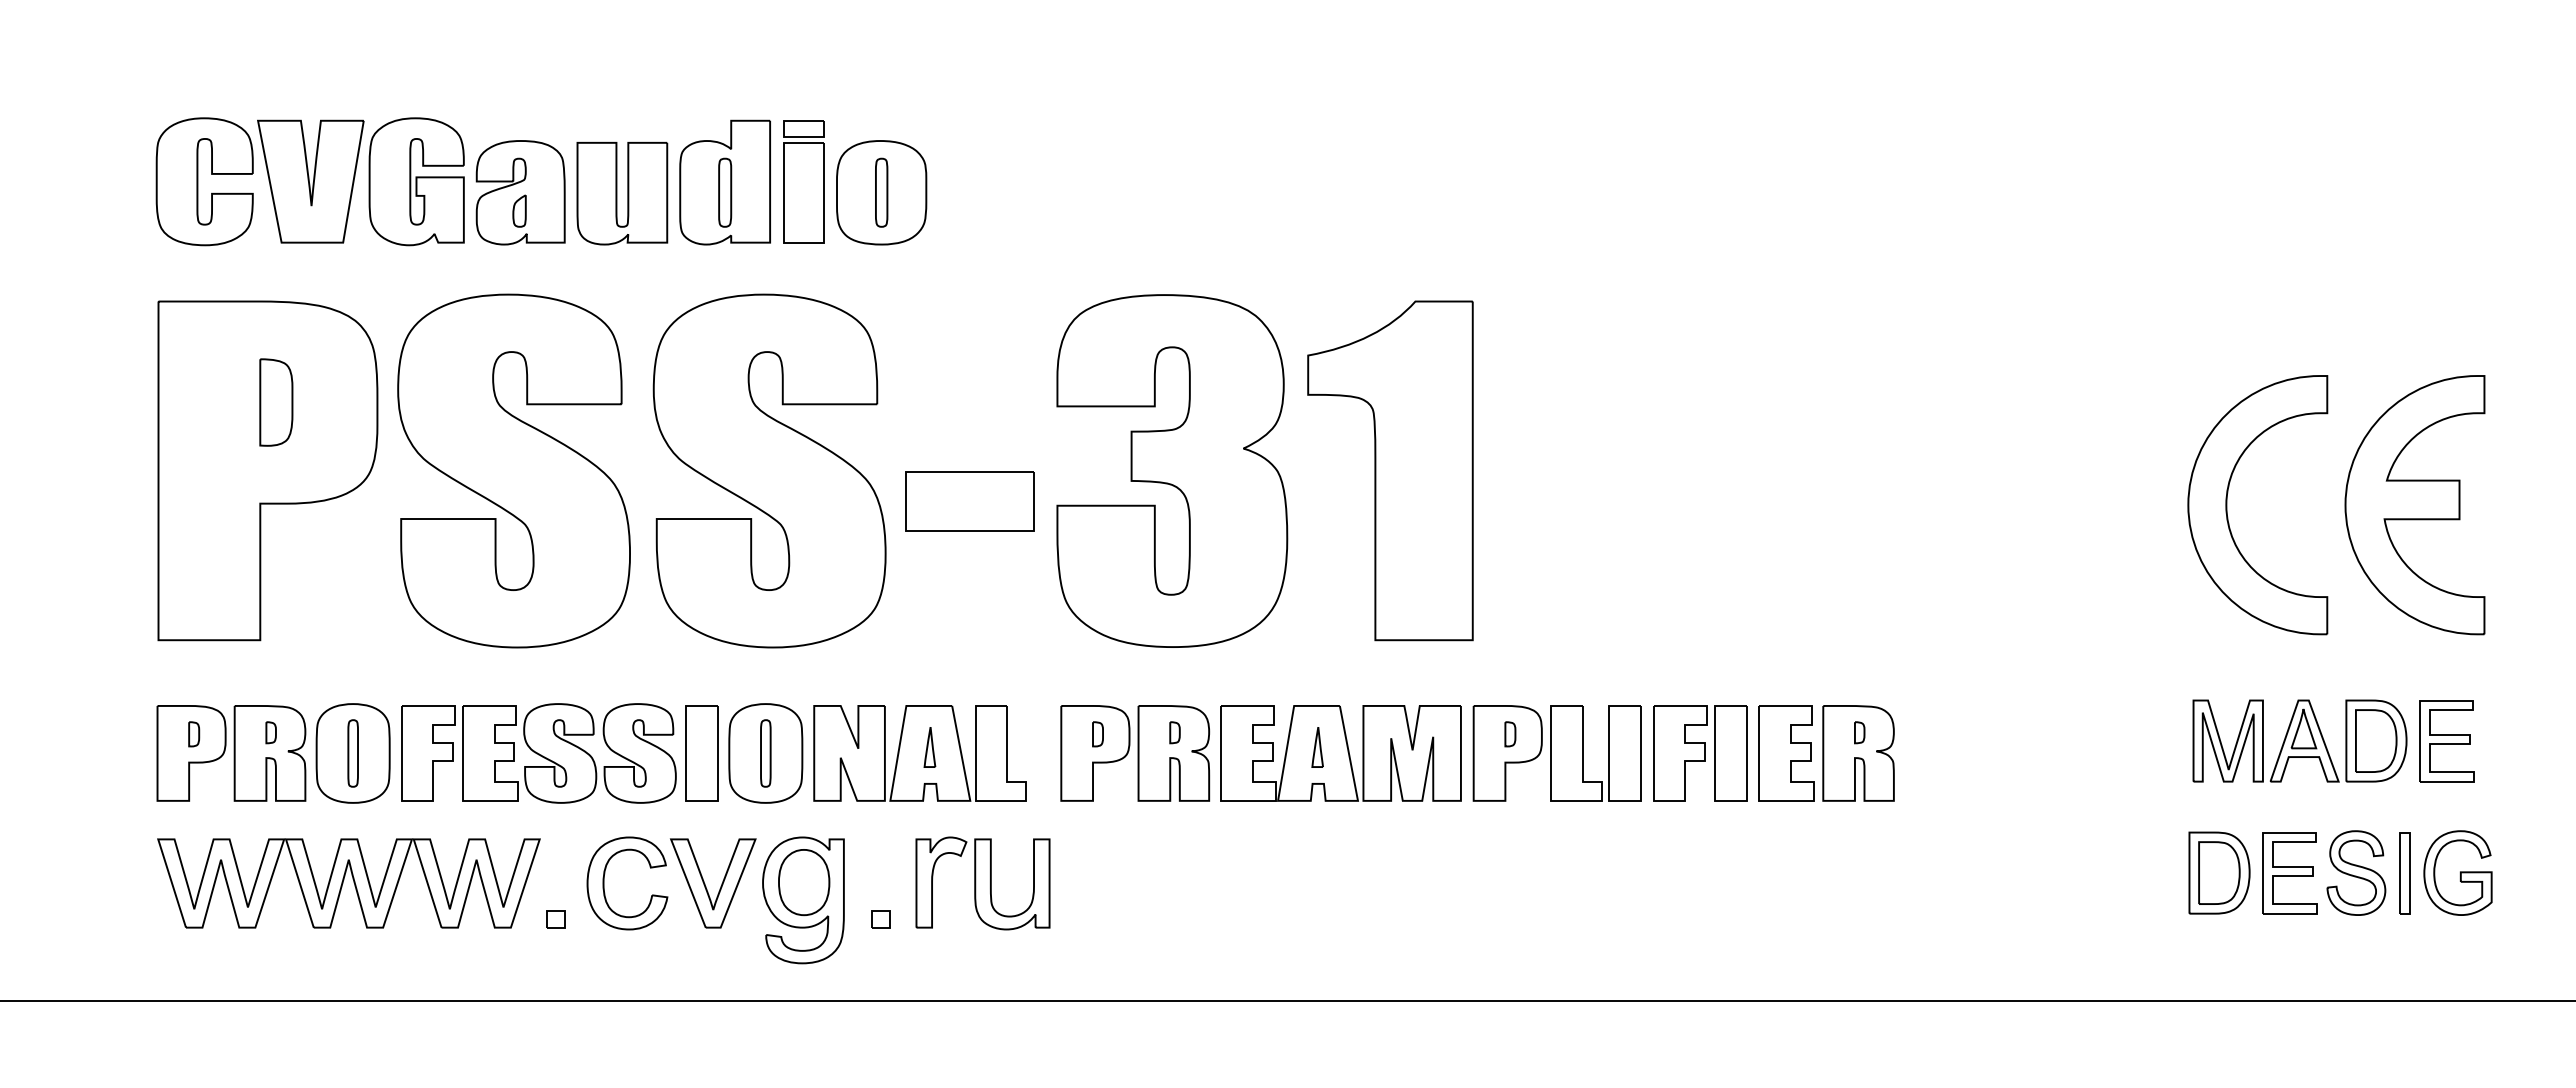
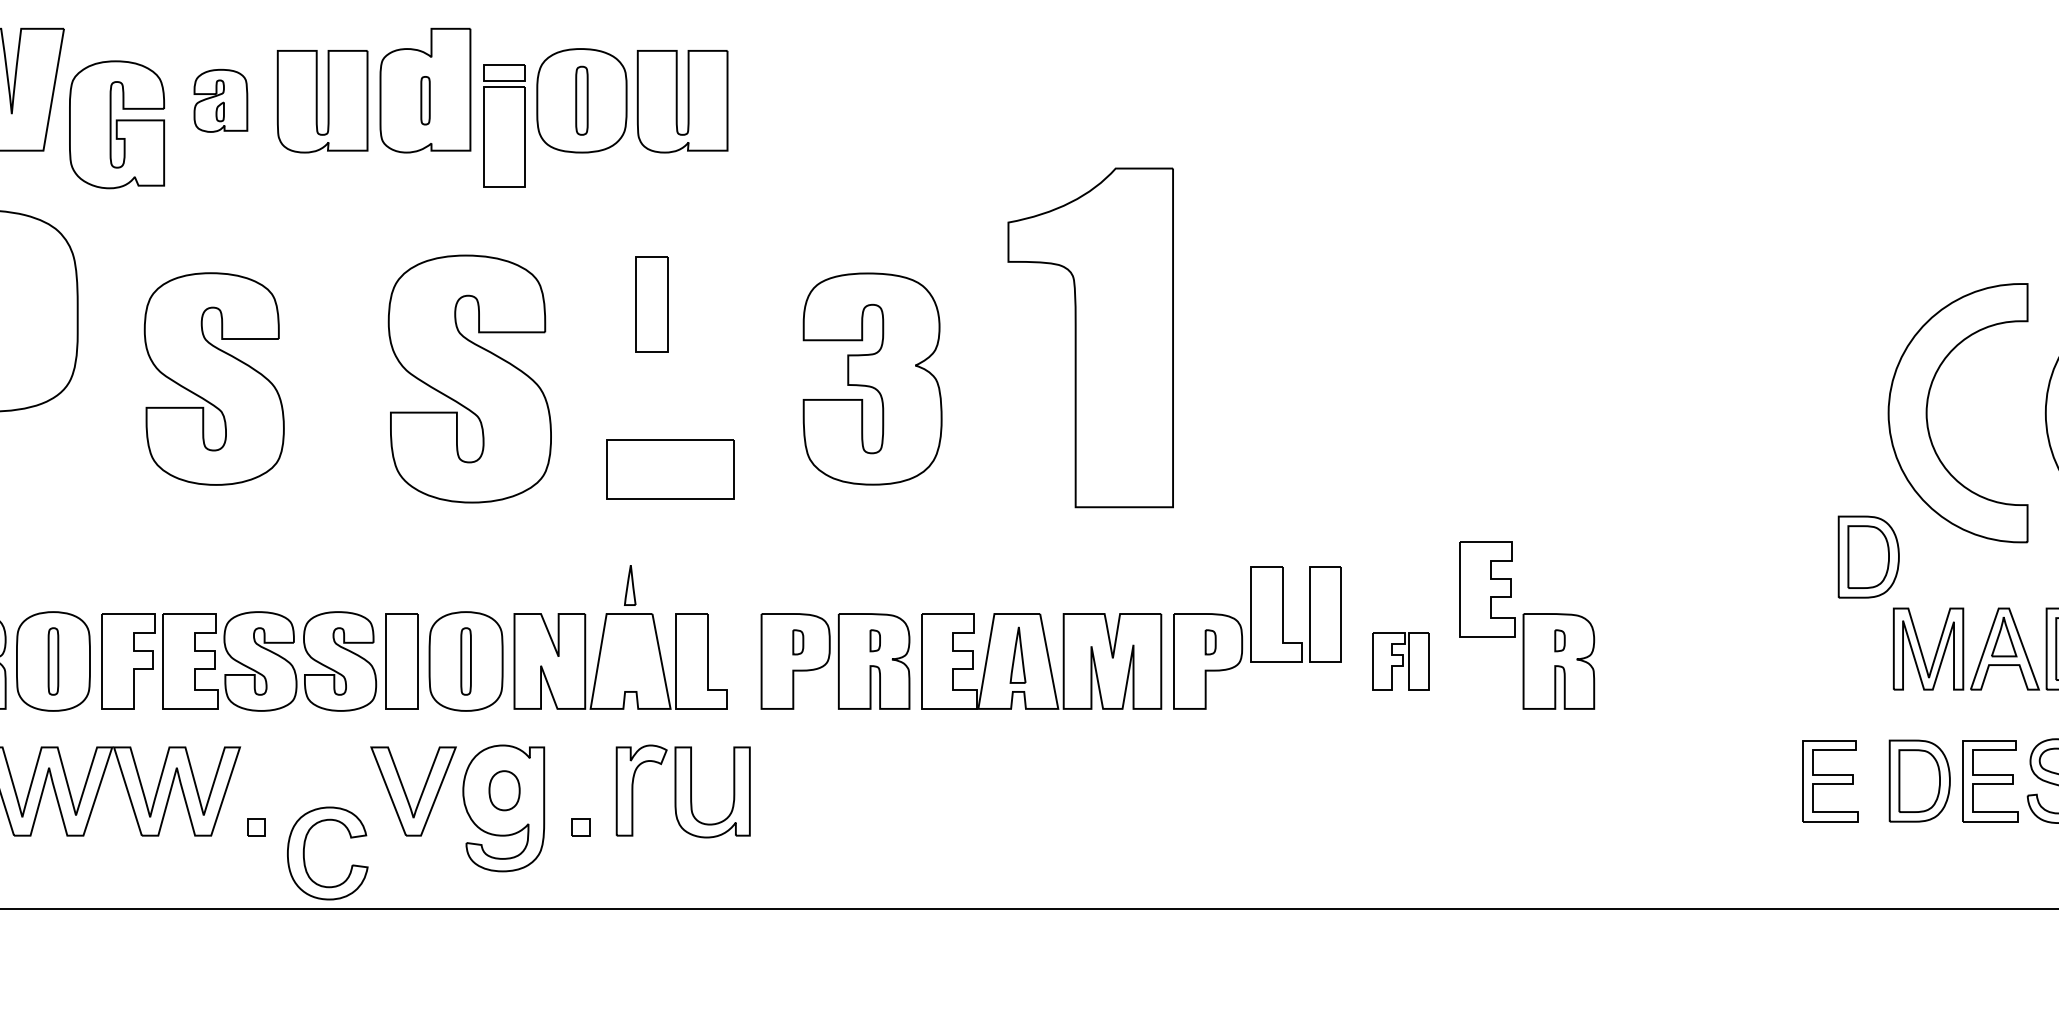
part: (416, 181) -> (116, 124), moved
part: (803, 181) -> (503, 125), moved
part: (520, 192) -> (220, 100), size x0.6
part: (725, 192) -> (425, 100), size x0.7
part: (982, 193) -> (682, 101), added
part: (951, 396) -> (651, 304), added
part: (513, 470) -> (213, 378), size x0.6
part: (769, 470) -> (469, 378), size x0.7
part: (1172, 470) -> (872, 378), size x0.6
part: (1390, 470) -> (1090, 337), moved
part: (969, 501) -> (669, 469), moved
part: (2168, 648) -> (1868, 556), added
part: (929, 747) -> (629, 585), moved
part: (1317, 747) -> (1017, 655), size x1.4
part: (1583, 753) -> (1283, 614), moved
part: (1700, 753) -> (1400, 661), size x0.6
part: (1786, 753) -> (1486, 589), moved
part: (2129, 873) -> (1829, 781), added
part: (804, 882) -> (504, 790), size x0.6
part: (604, 883) -> (304, 853), moved

